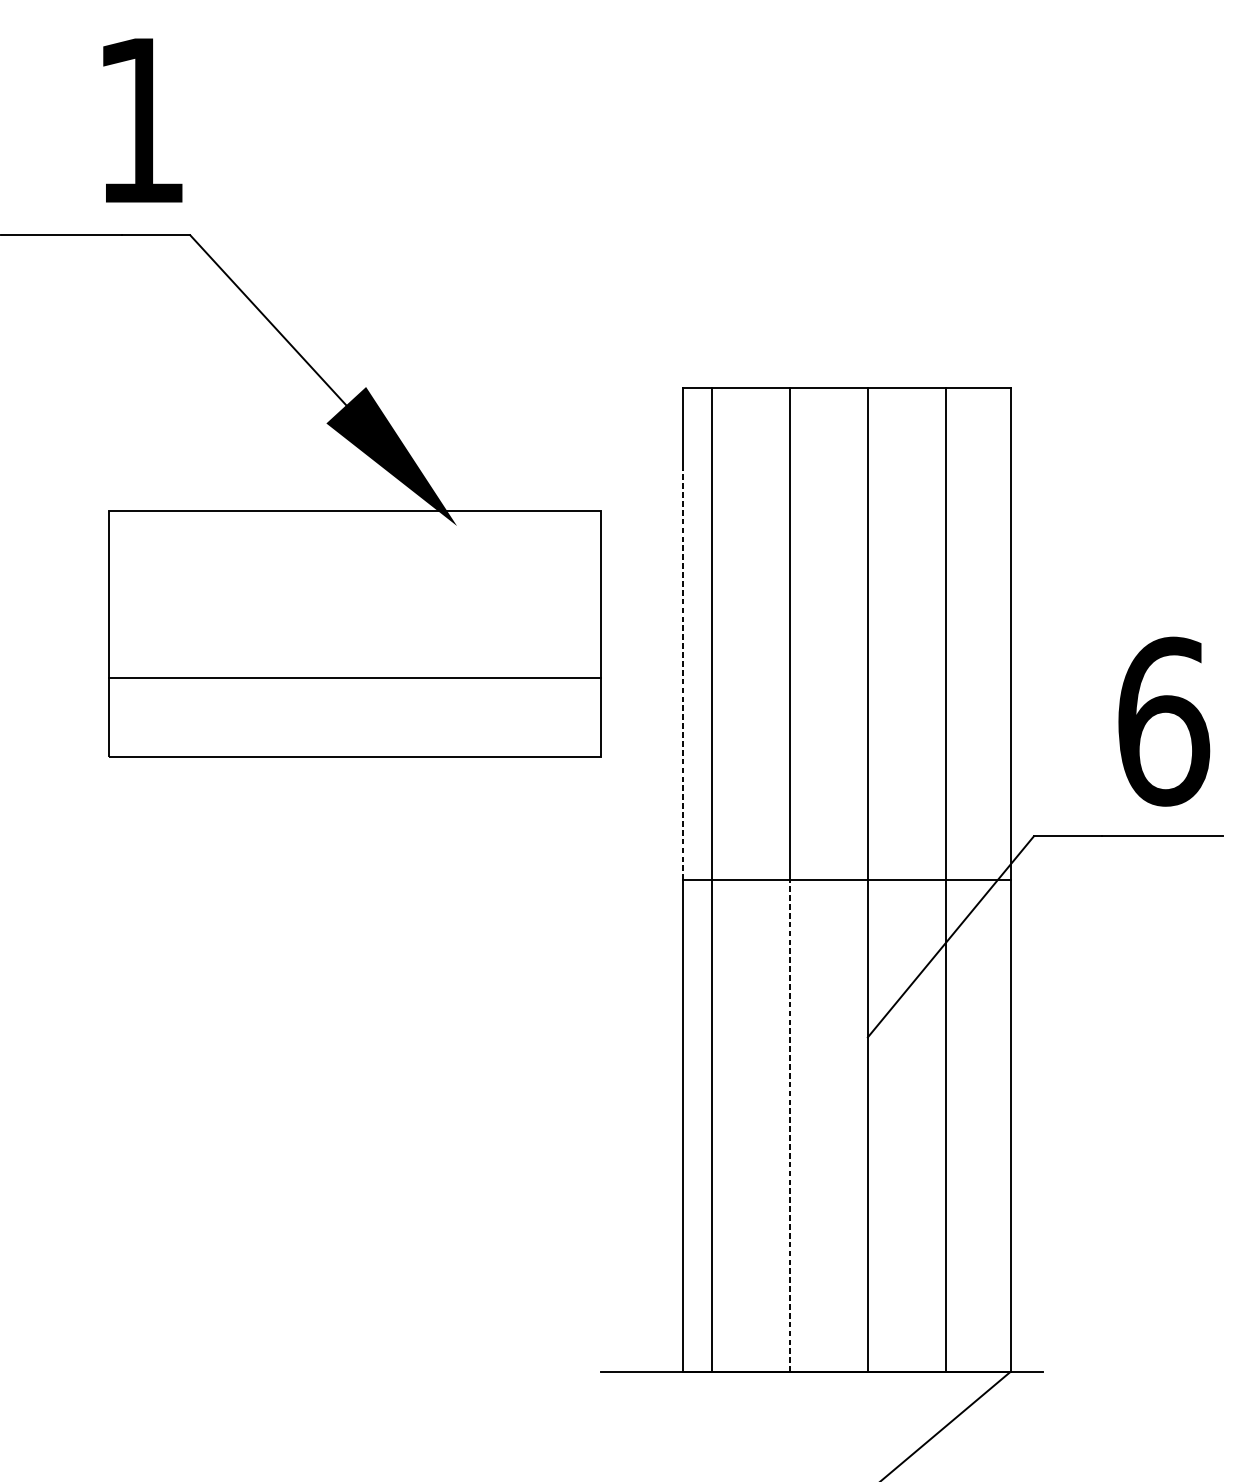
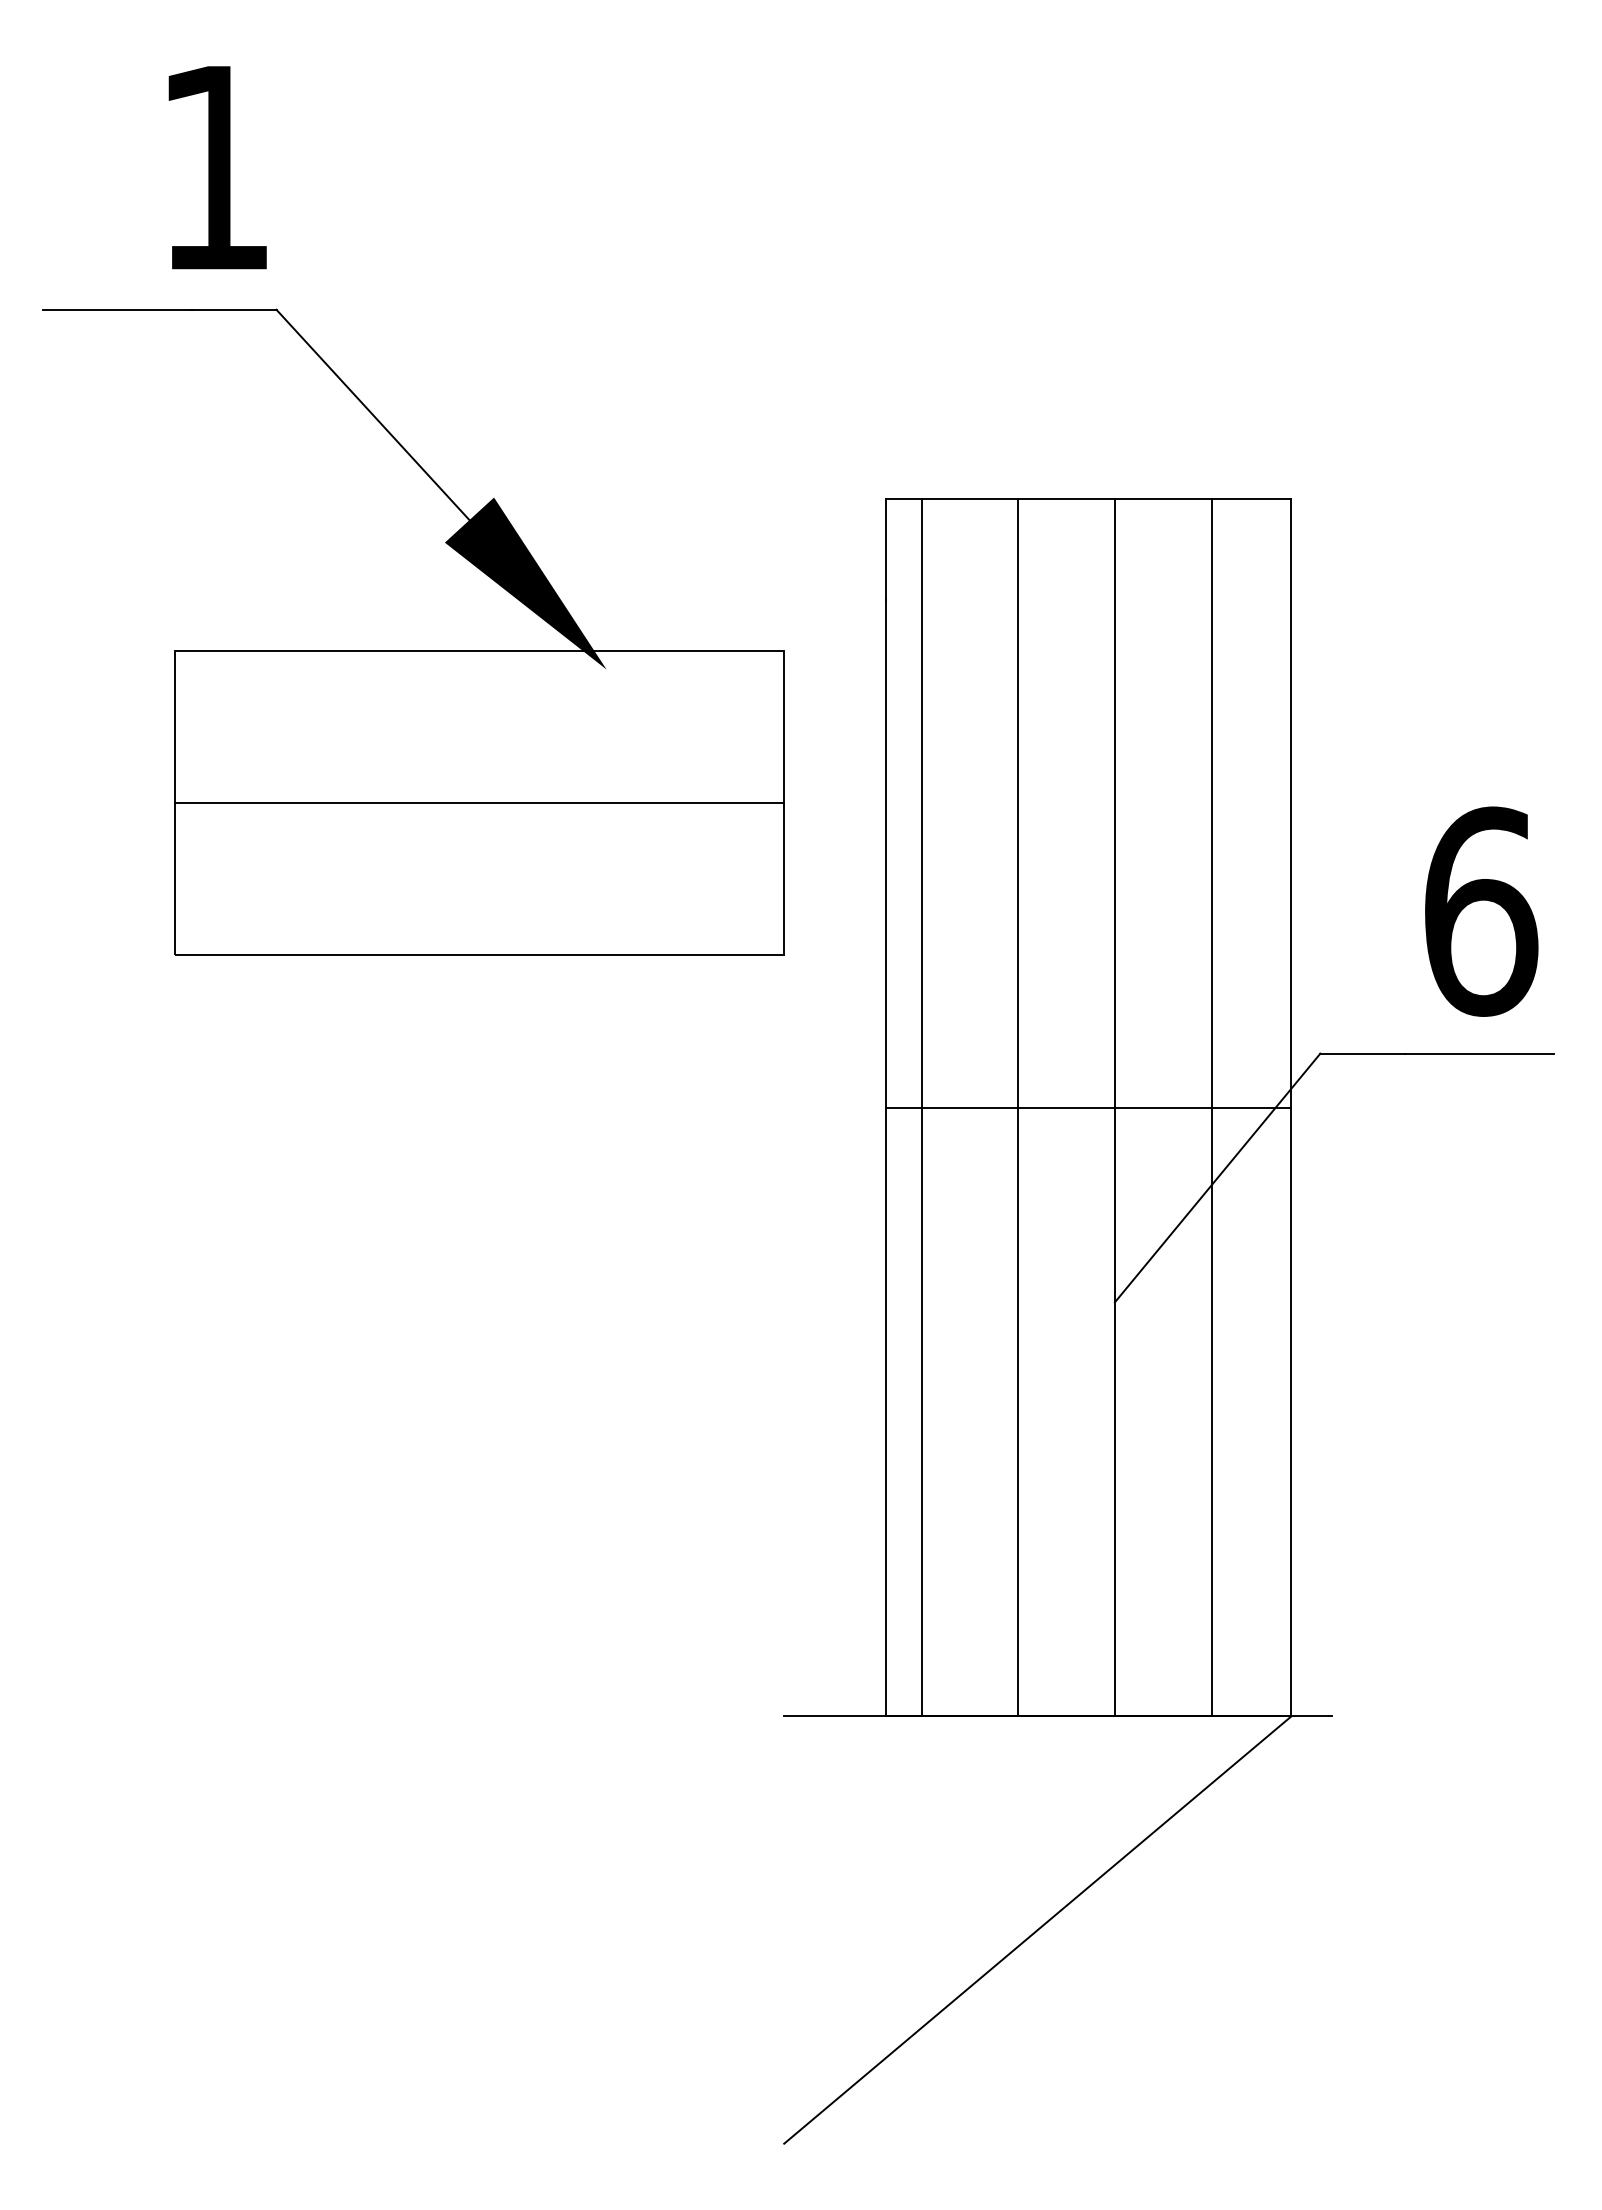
line: (682, 674) -> (885, 853), dashed -> solid
line: (354, 678) -> (479, 803), moved
line: (789, 1125) -> (1018, 1411), dashed -> solid

